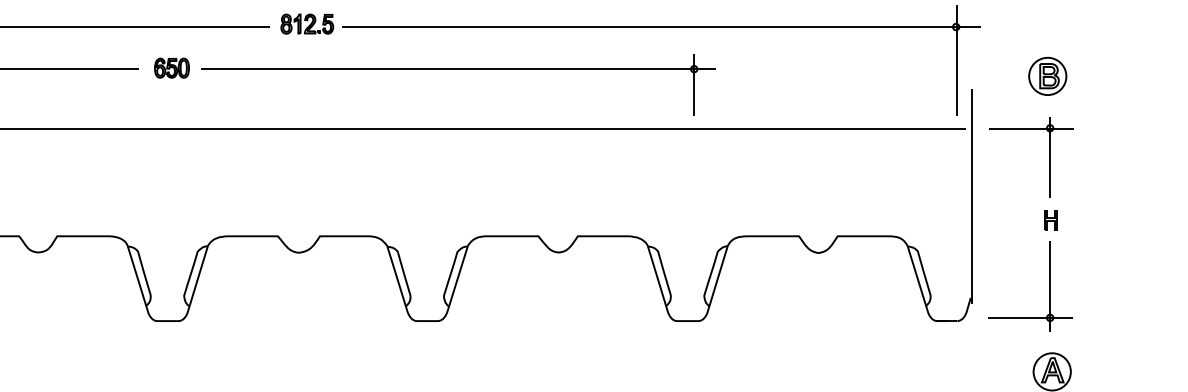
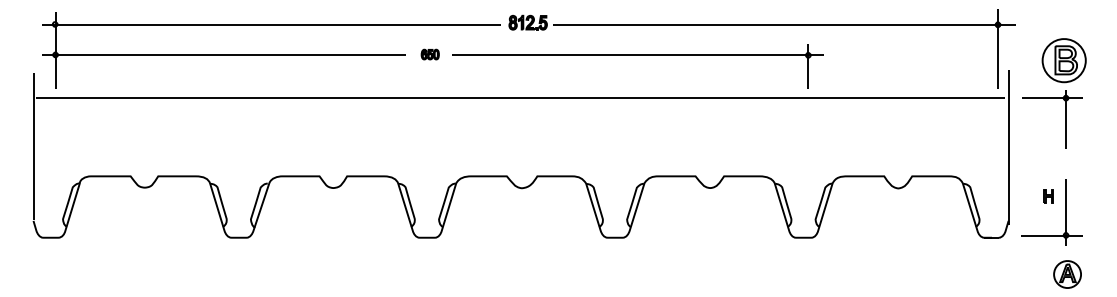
part: (172, 68) -> (430, 54), size x0.7
part: (1048, 76) -> (1064, 60), size x1.6
part: (1050, 219) -> (1048, 196), moved

